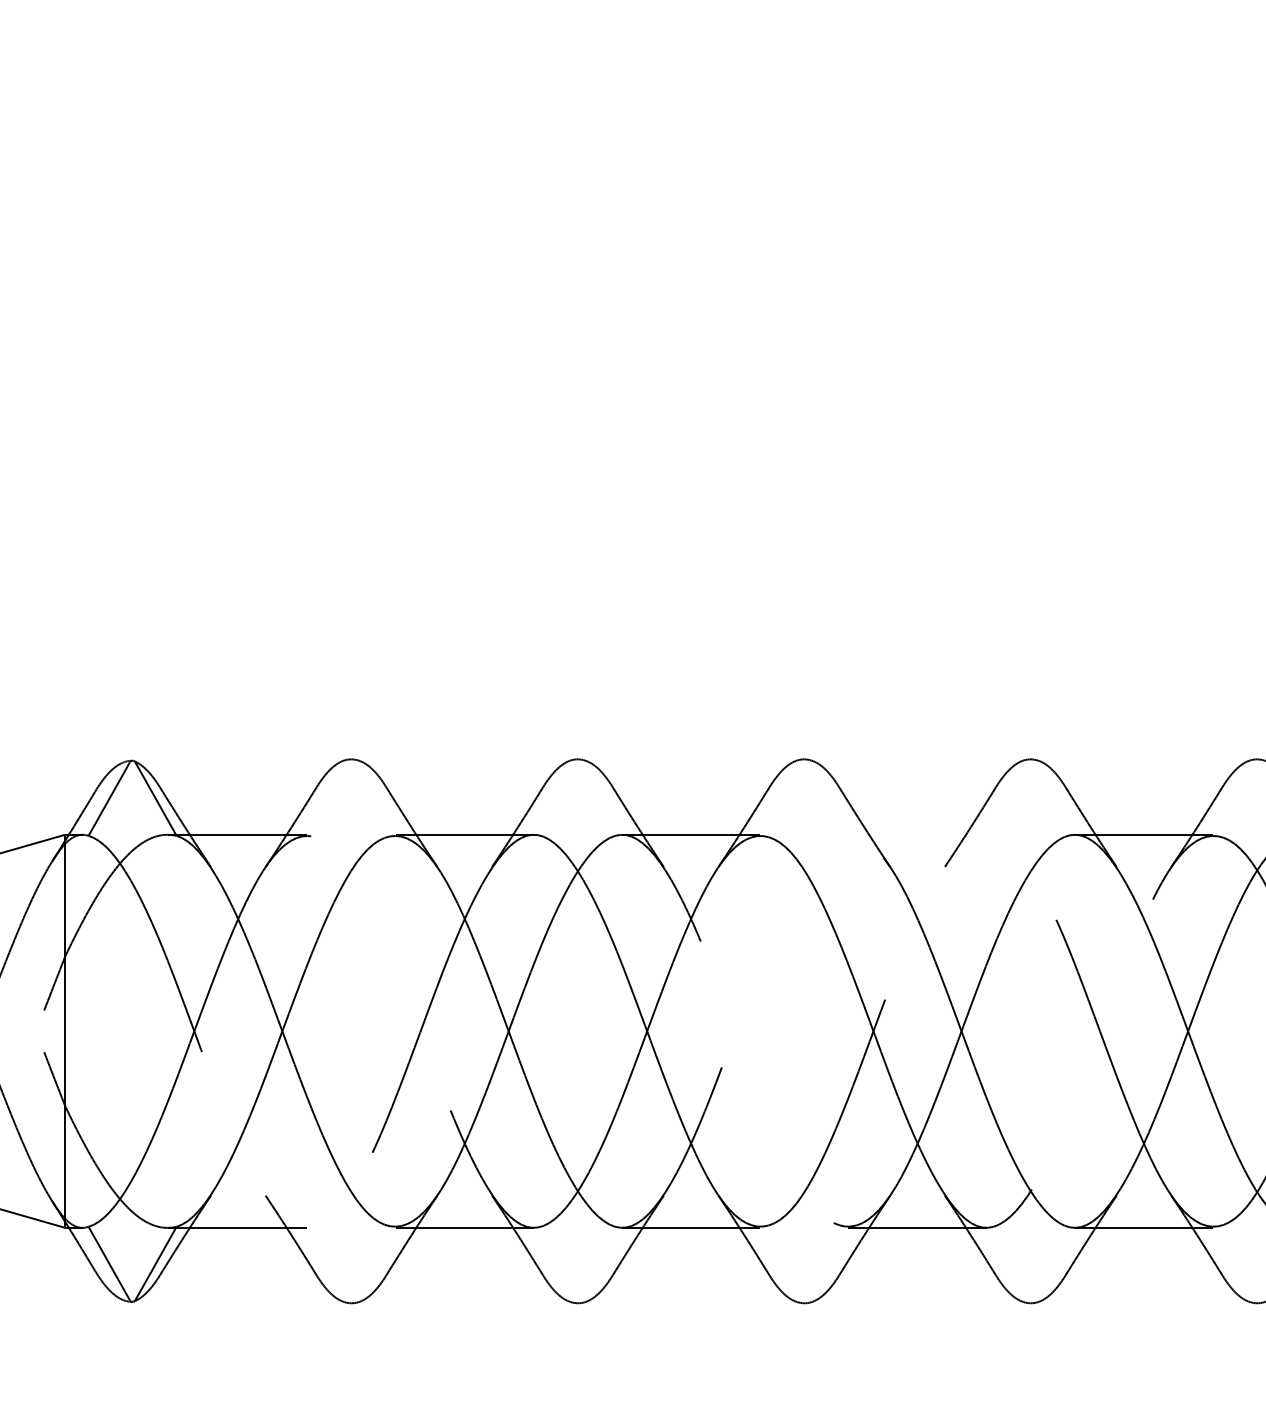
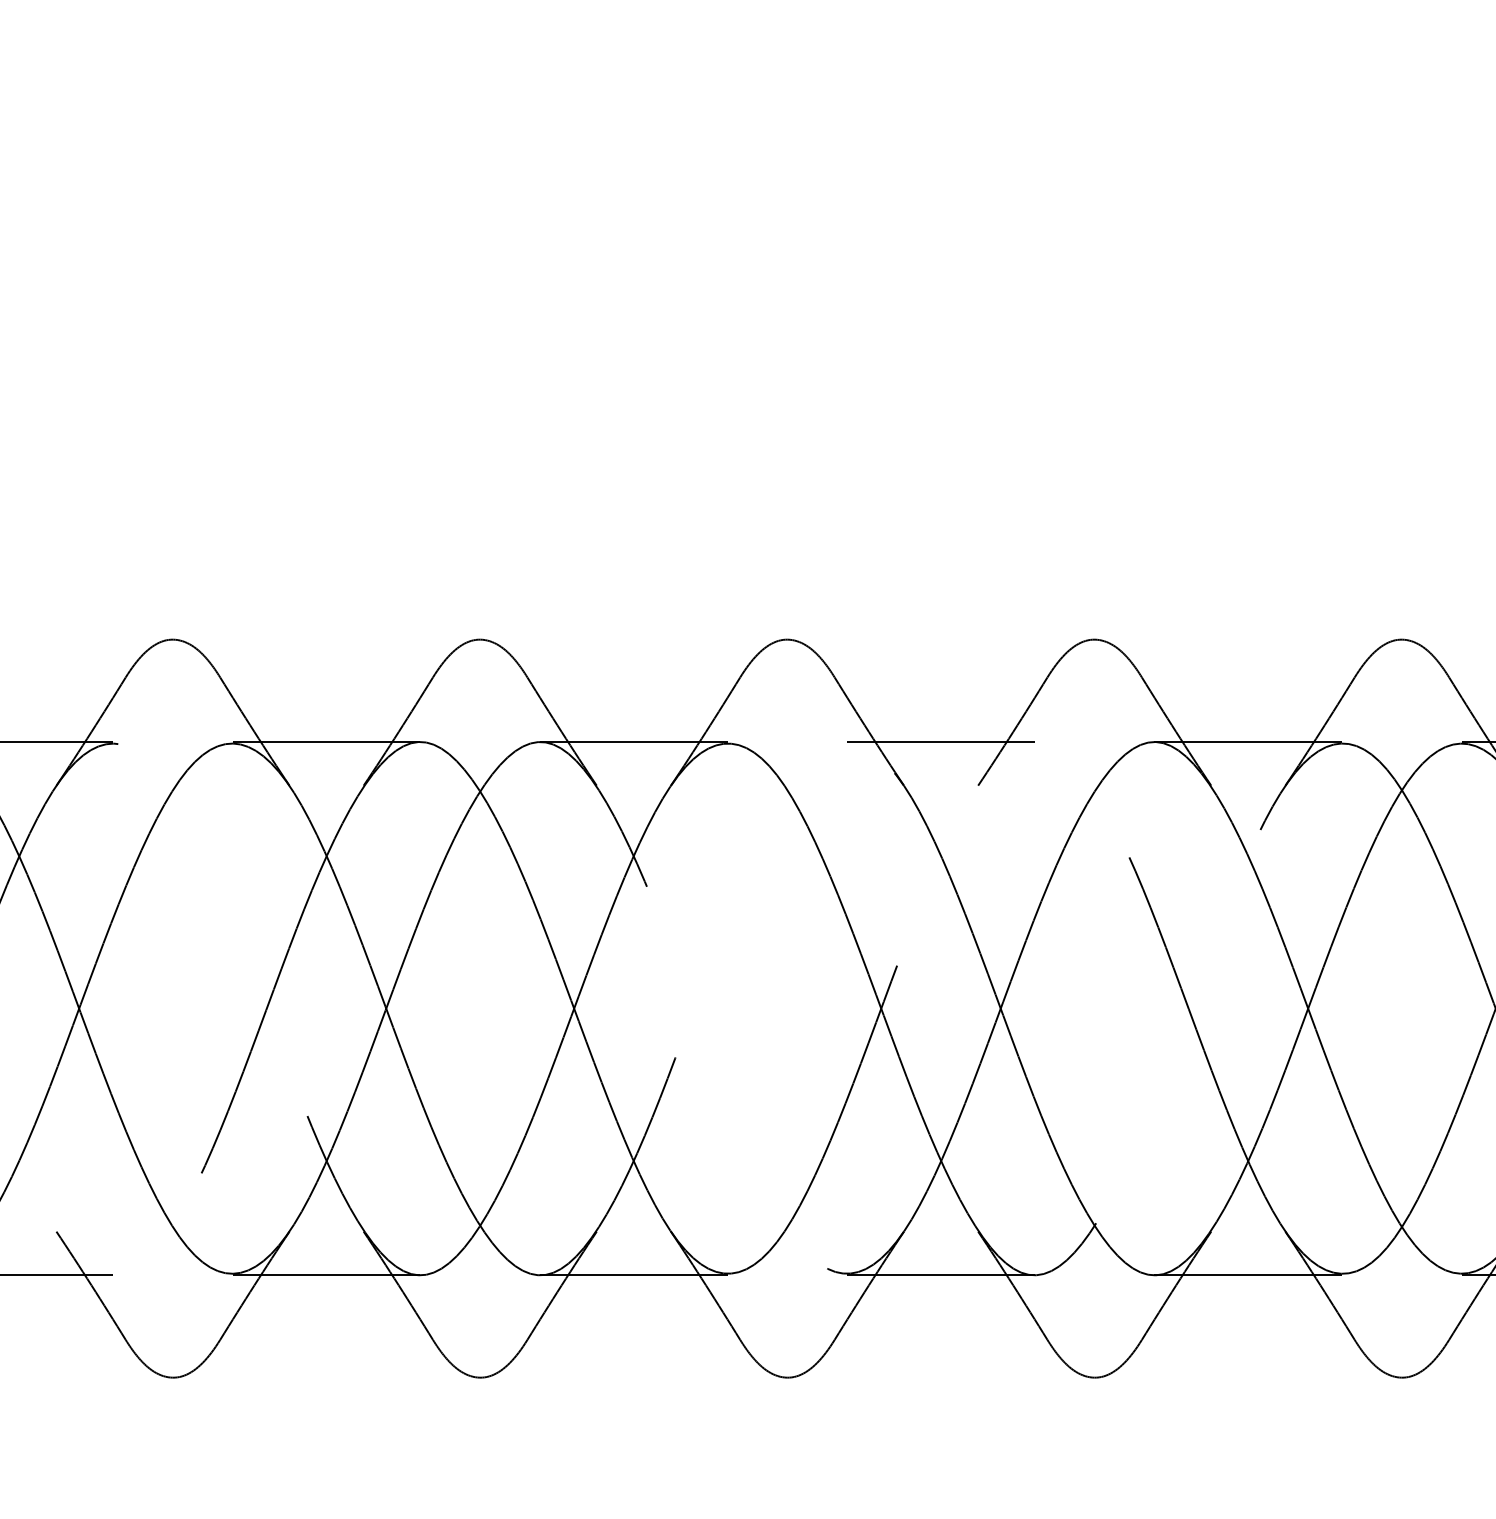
line: (917, 834) -> (940, 741), added

